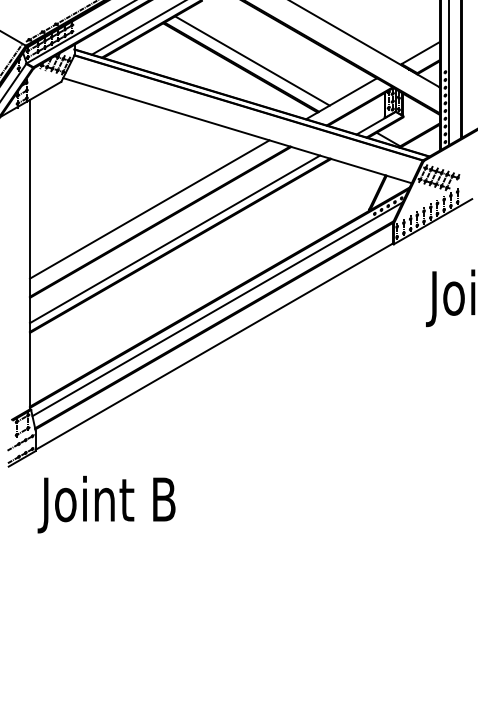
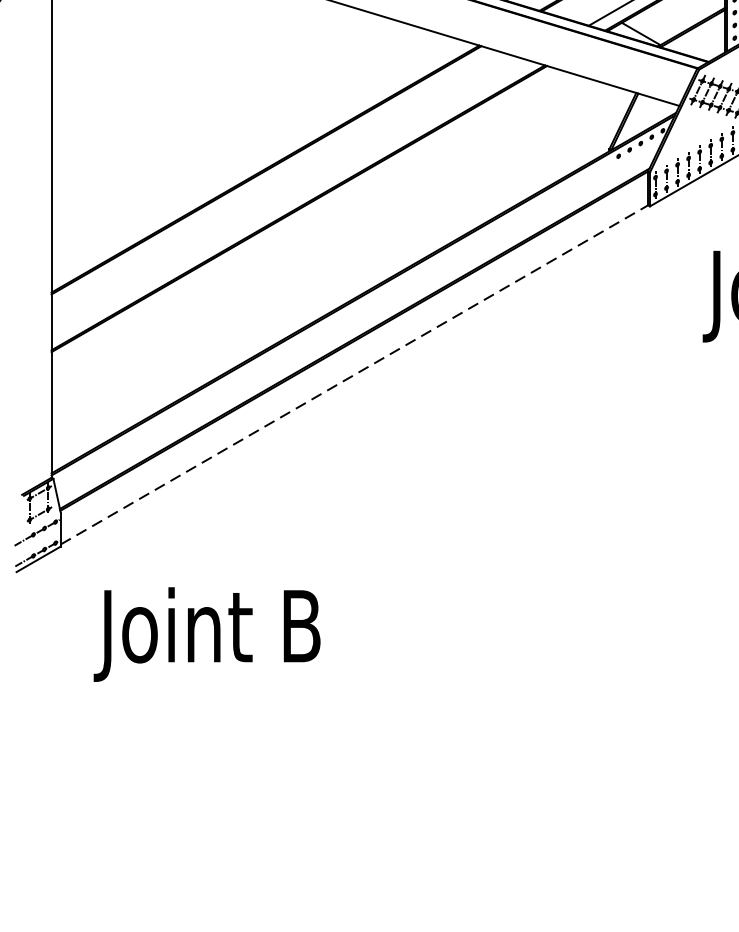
line: (149, 209) -> (248, 149), removed
line: (175, 239) -> (290, 198), removed
line: (217, 309) -> (359, 313), removed
line: (214, 346) -> (355, 374), solid -> dashed
text: (106, 504) -> (206, 634), moved

